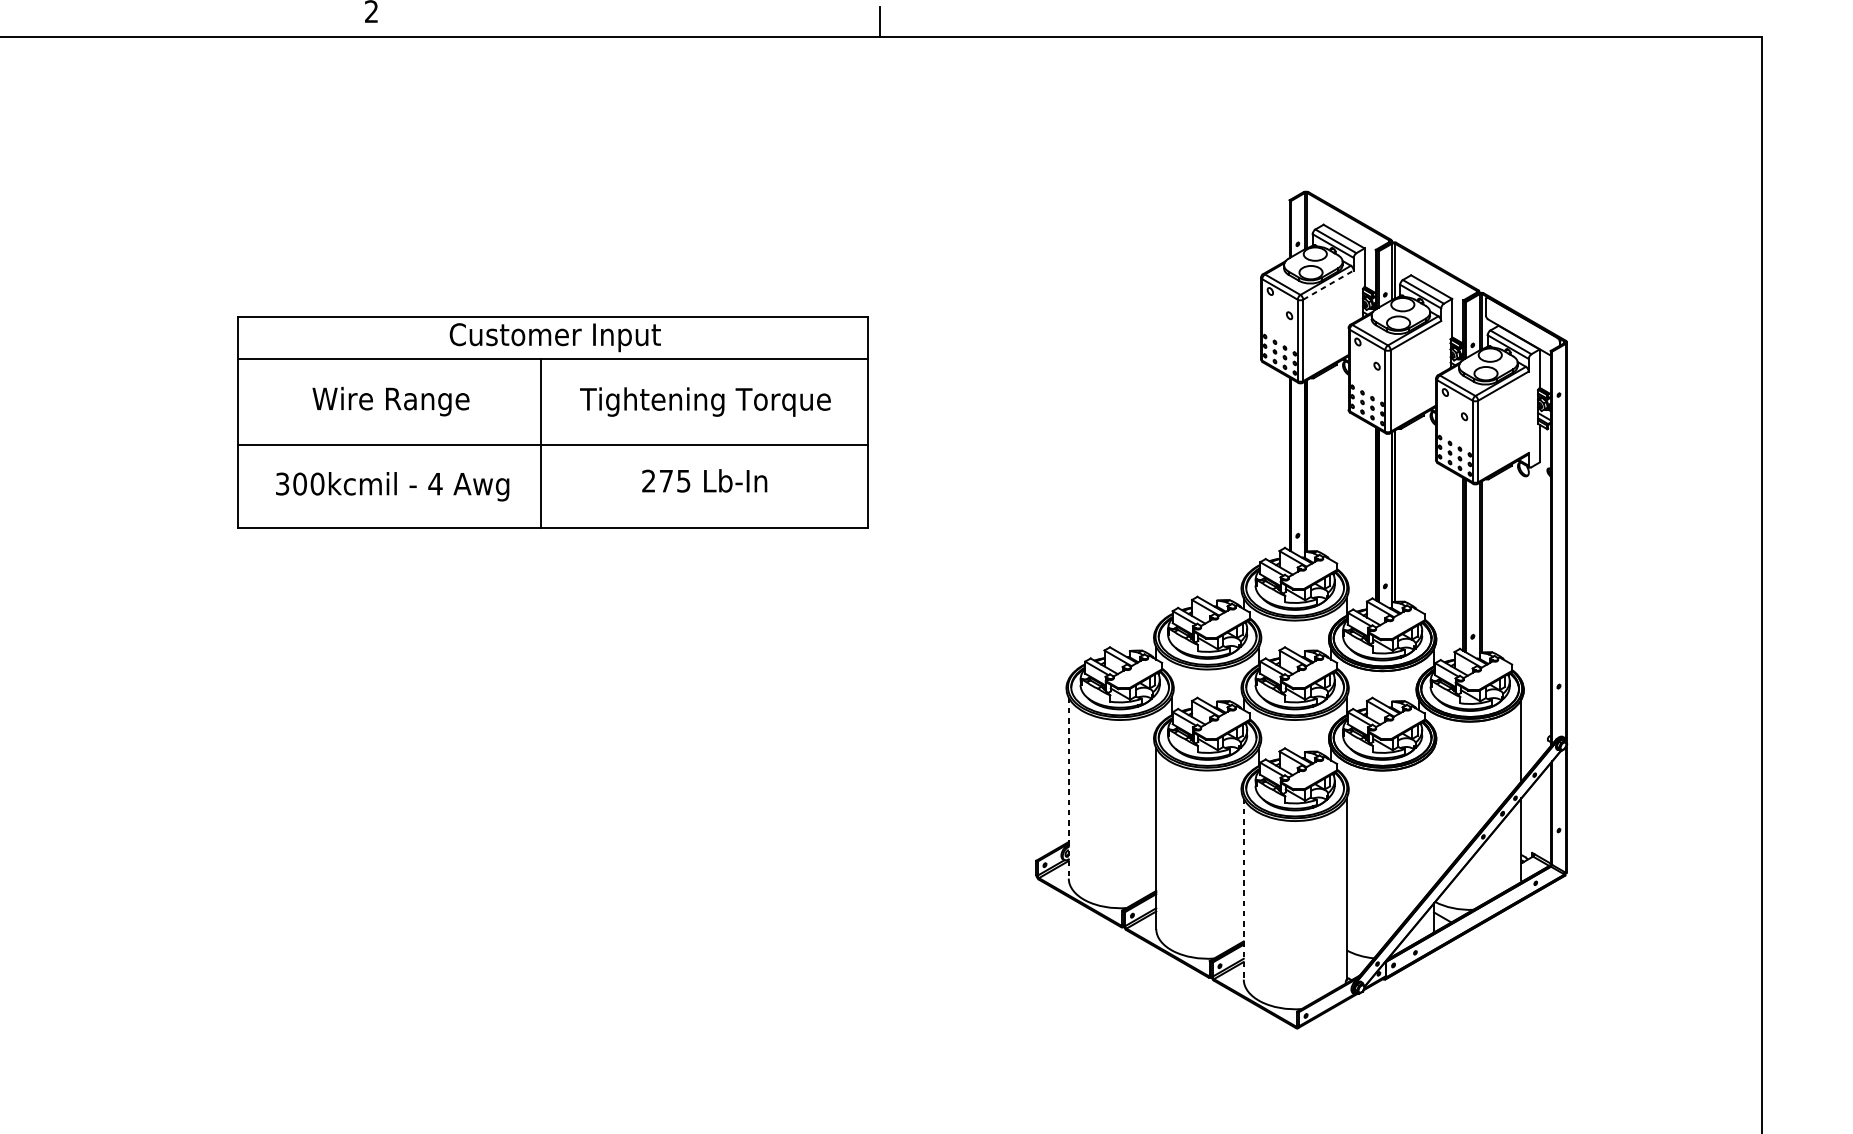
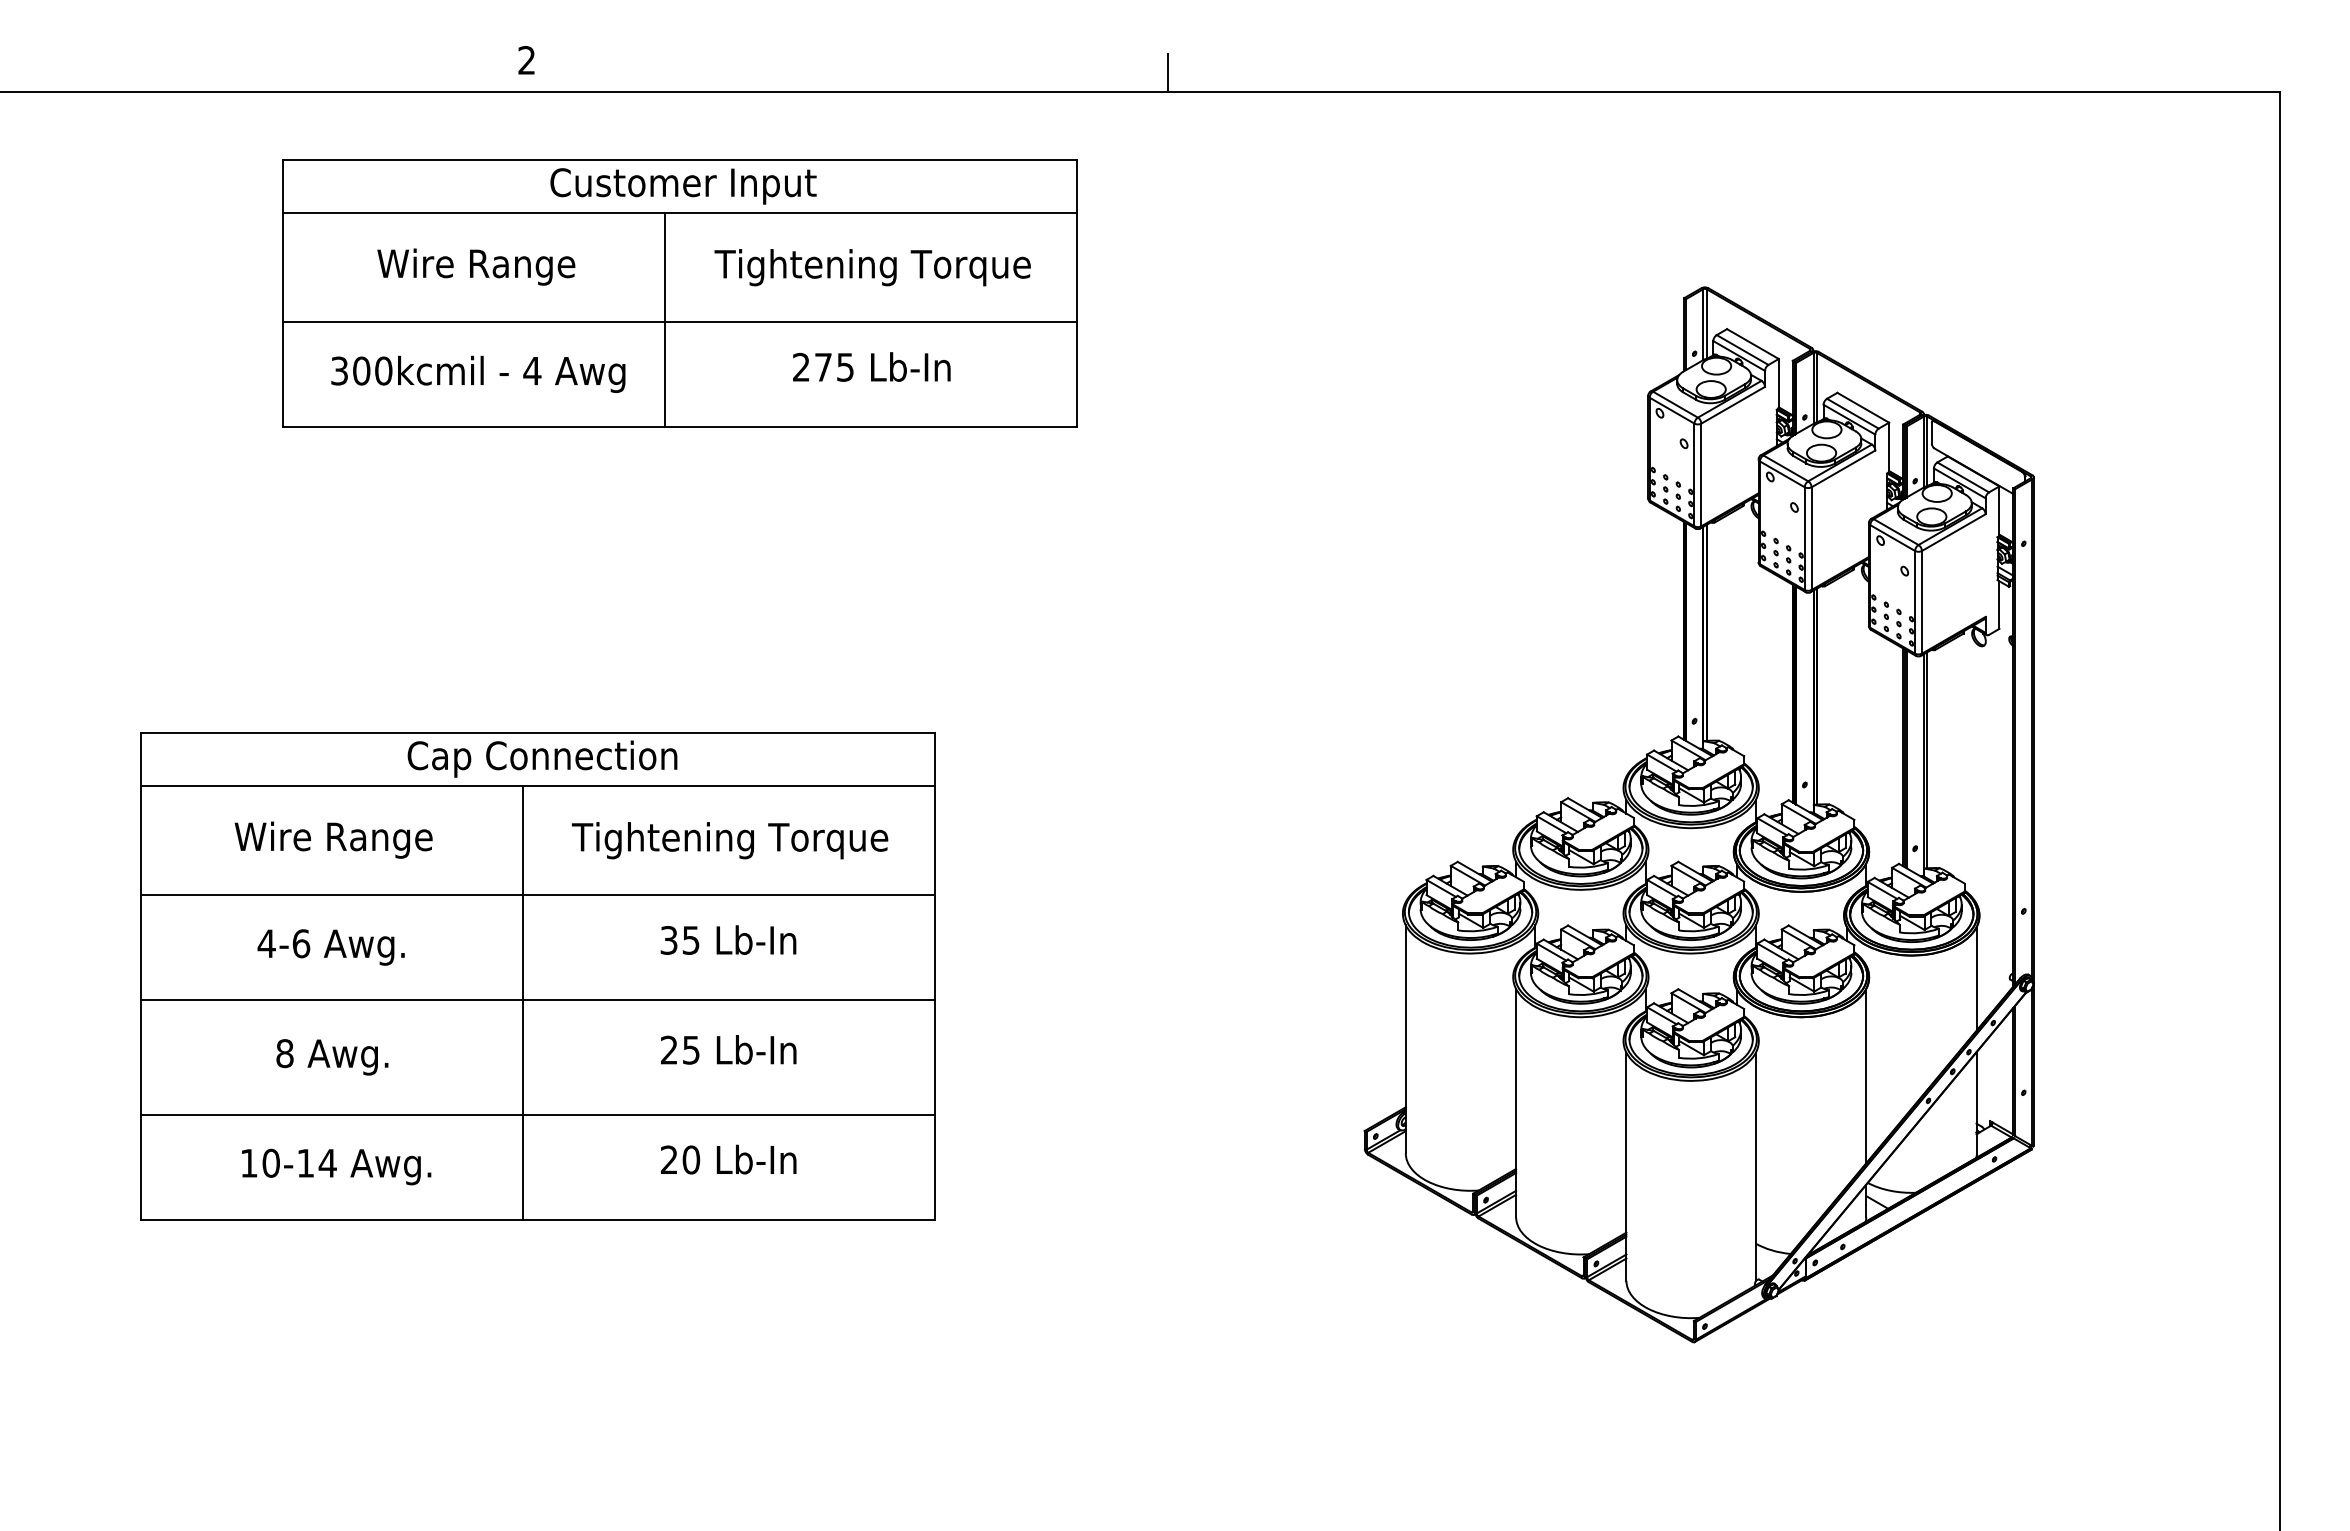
line: (1328, 285) -> (1733, 405), dashed -> solid
part: (552, 422) -> (679, 293), moved
part: (380, 738) -> (537, 976), added
line: (1068, 788) -> (1405, 1039), dashed -> solid
line: (1434, 816) -> (1866, 1075), added
line: (1243, 889) -> (1626, 1167), dashed -> solid

